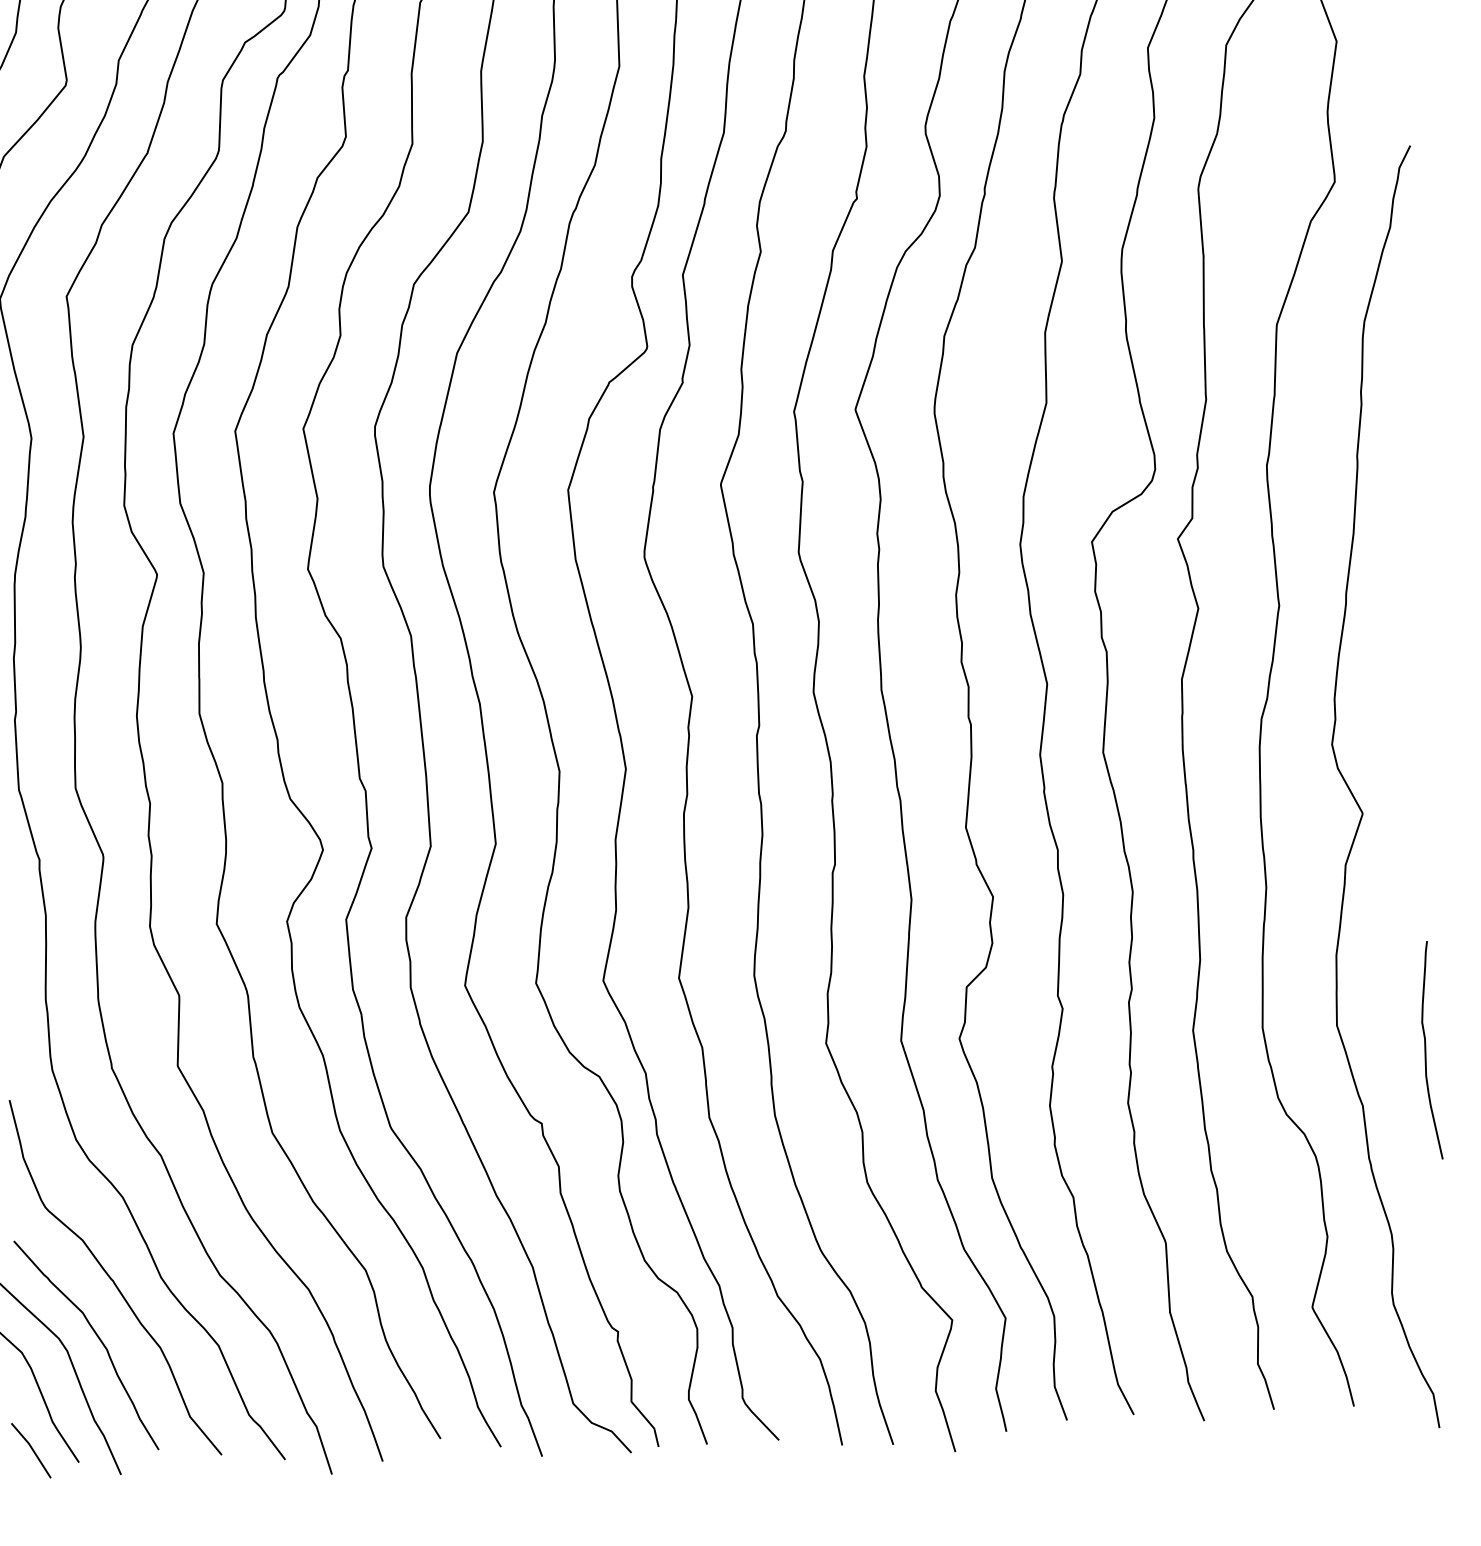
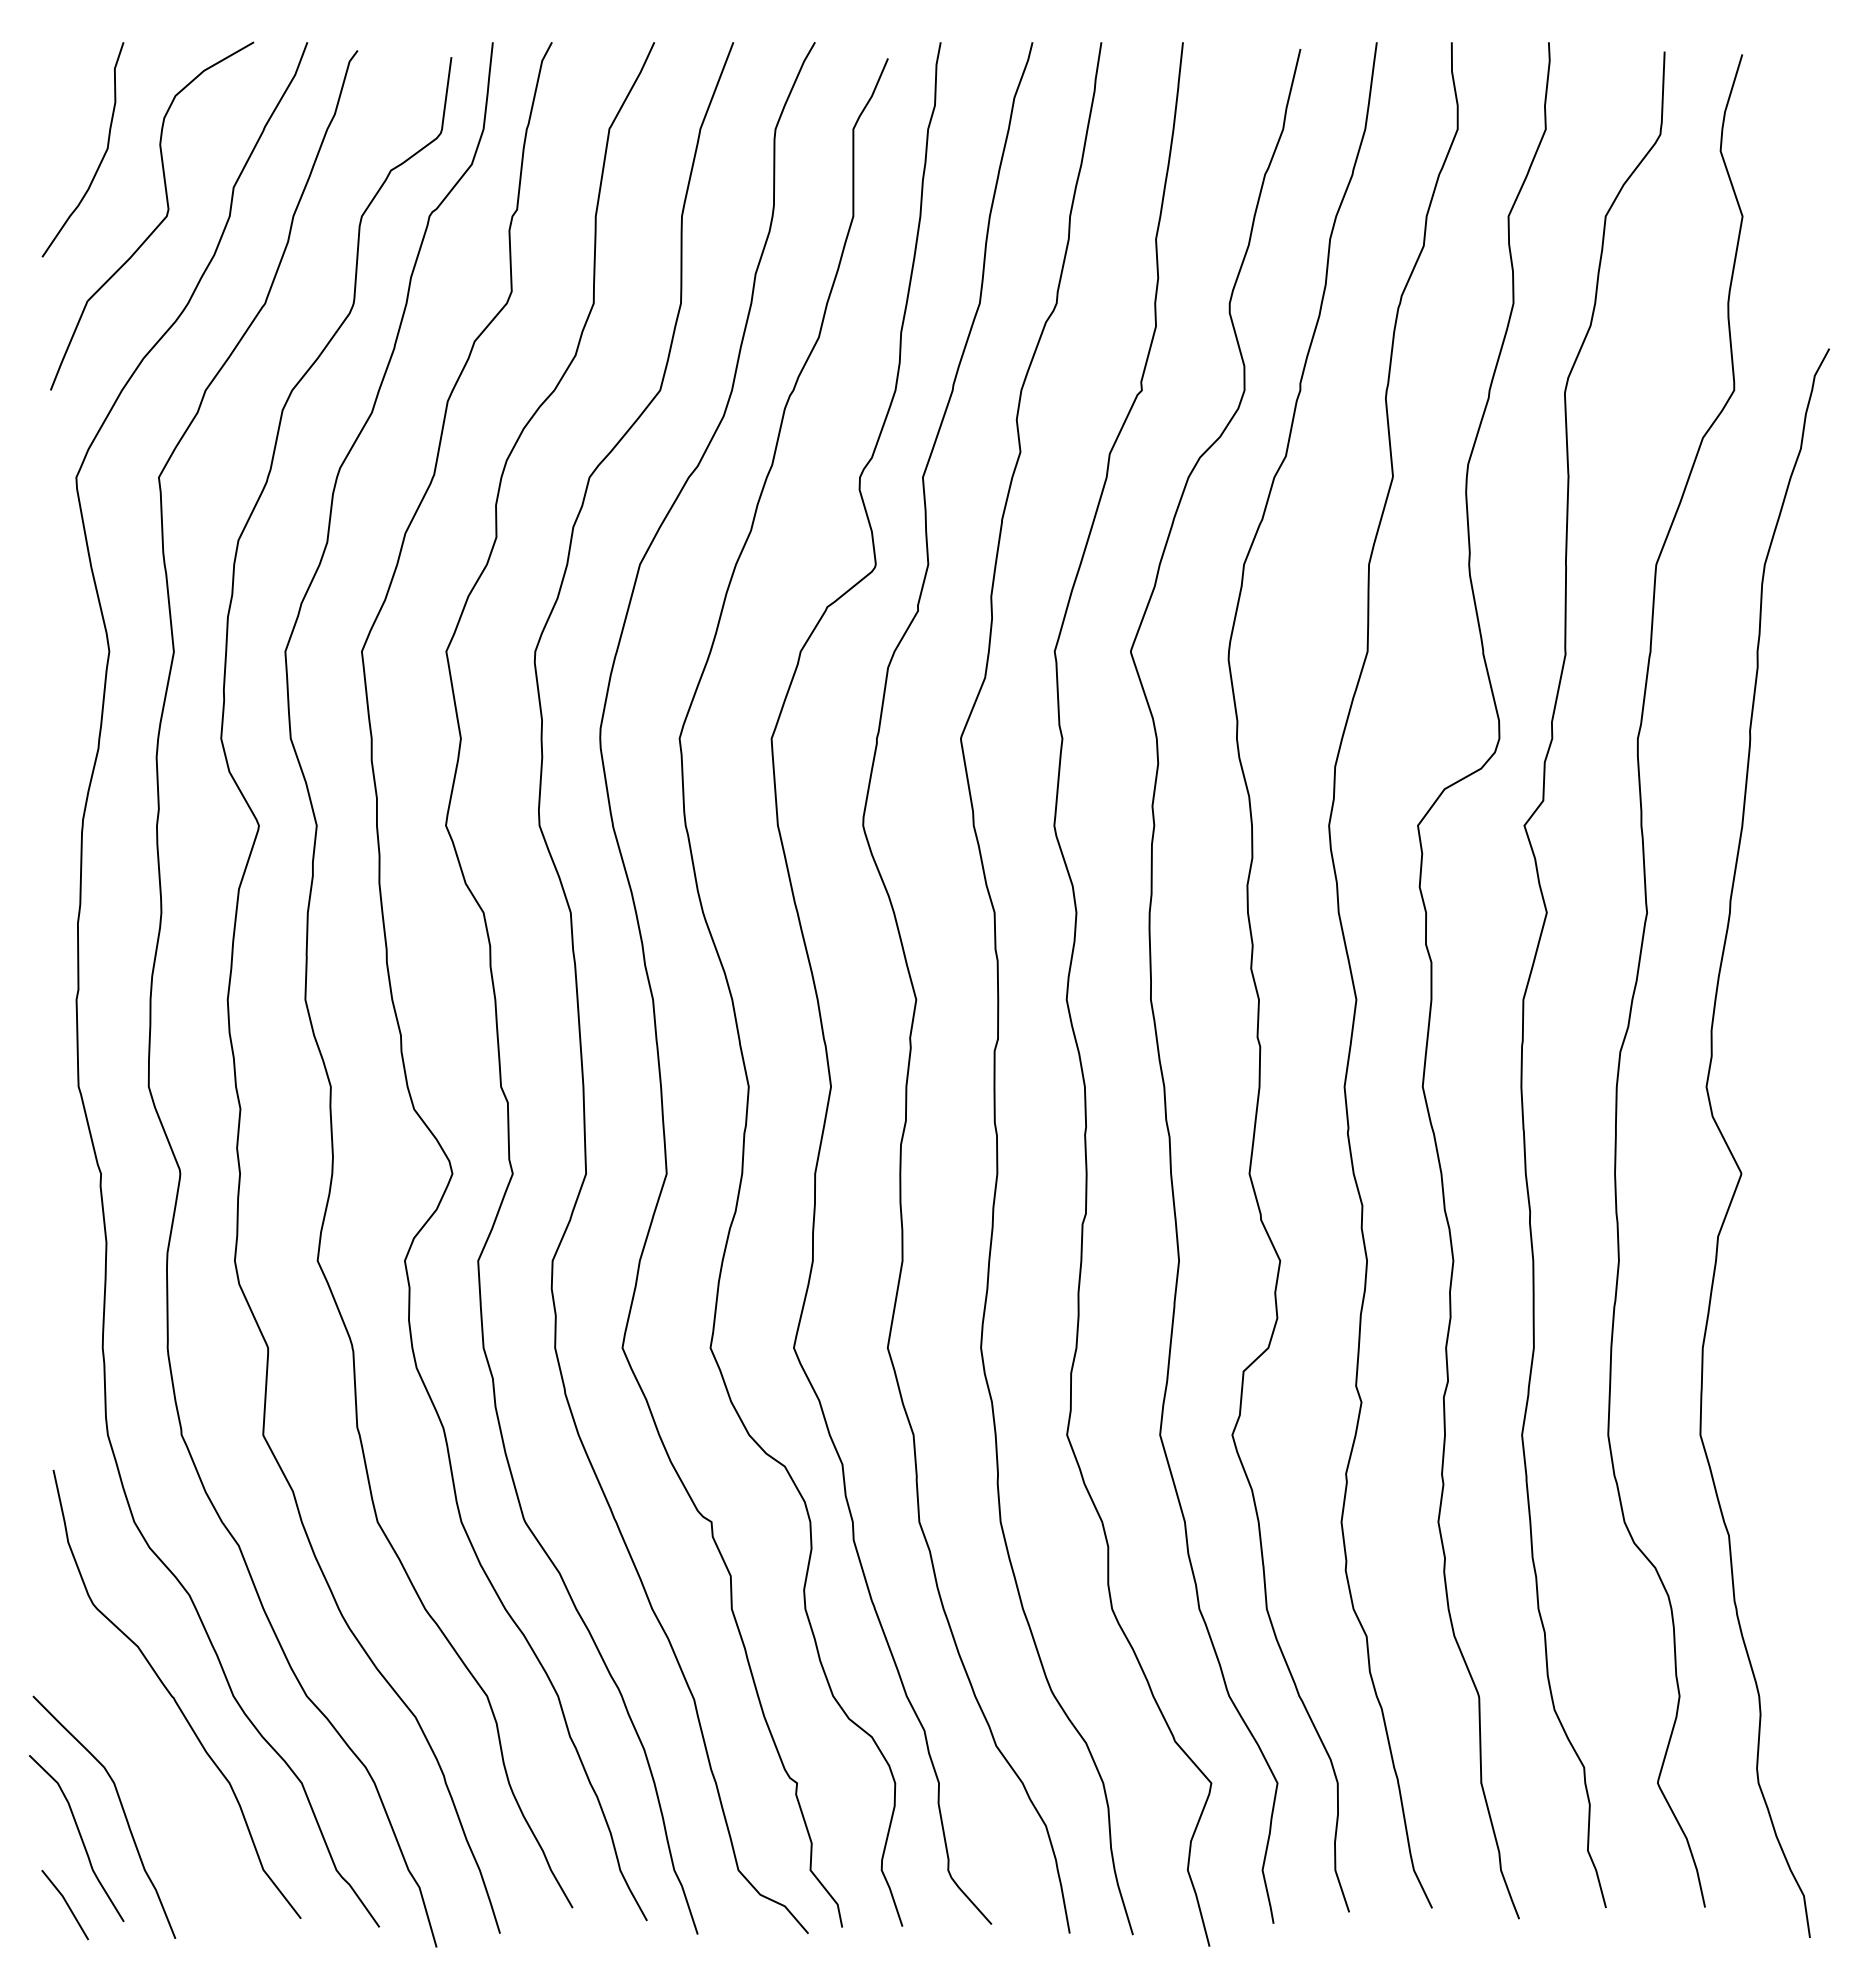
curve: (1425, 1050) -> (1809, 1469), removed
curve: (96, 1336) -> (151, 1766), removed

